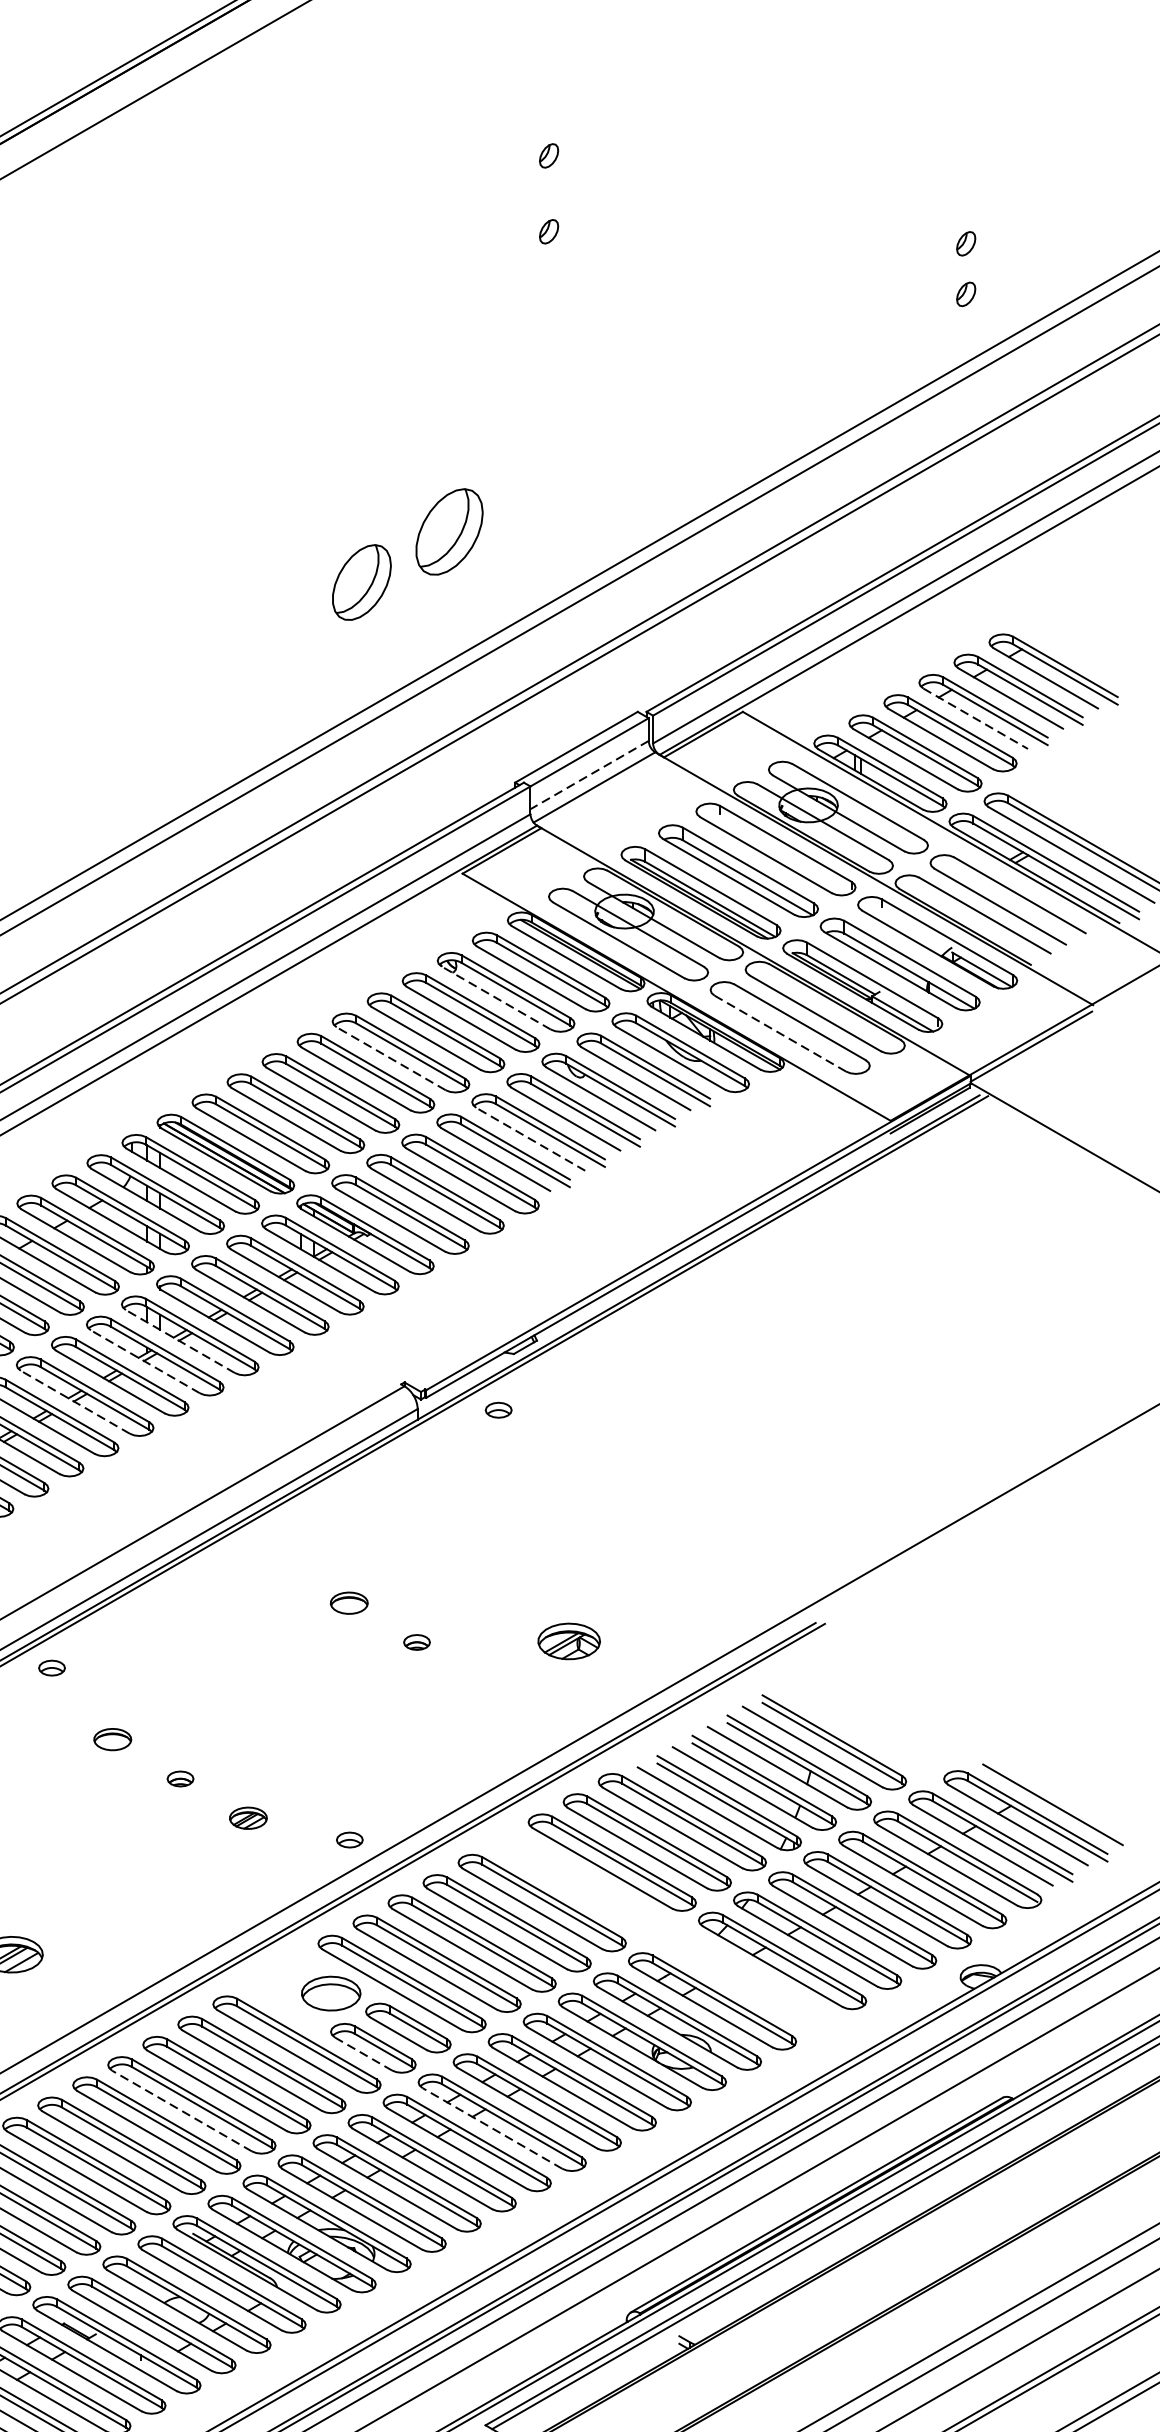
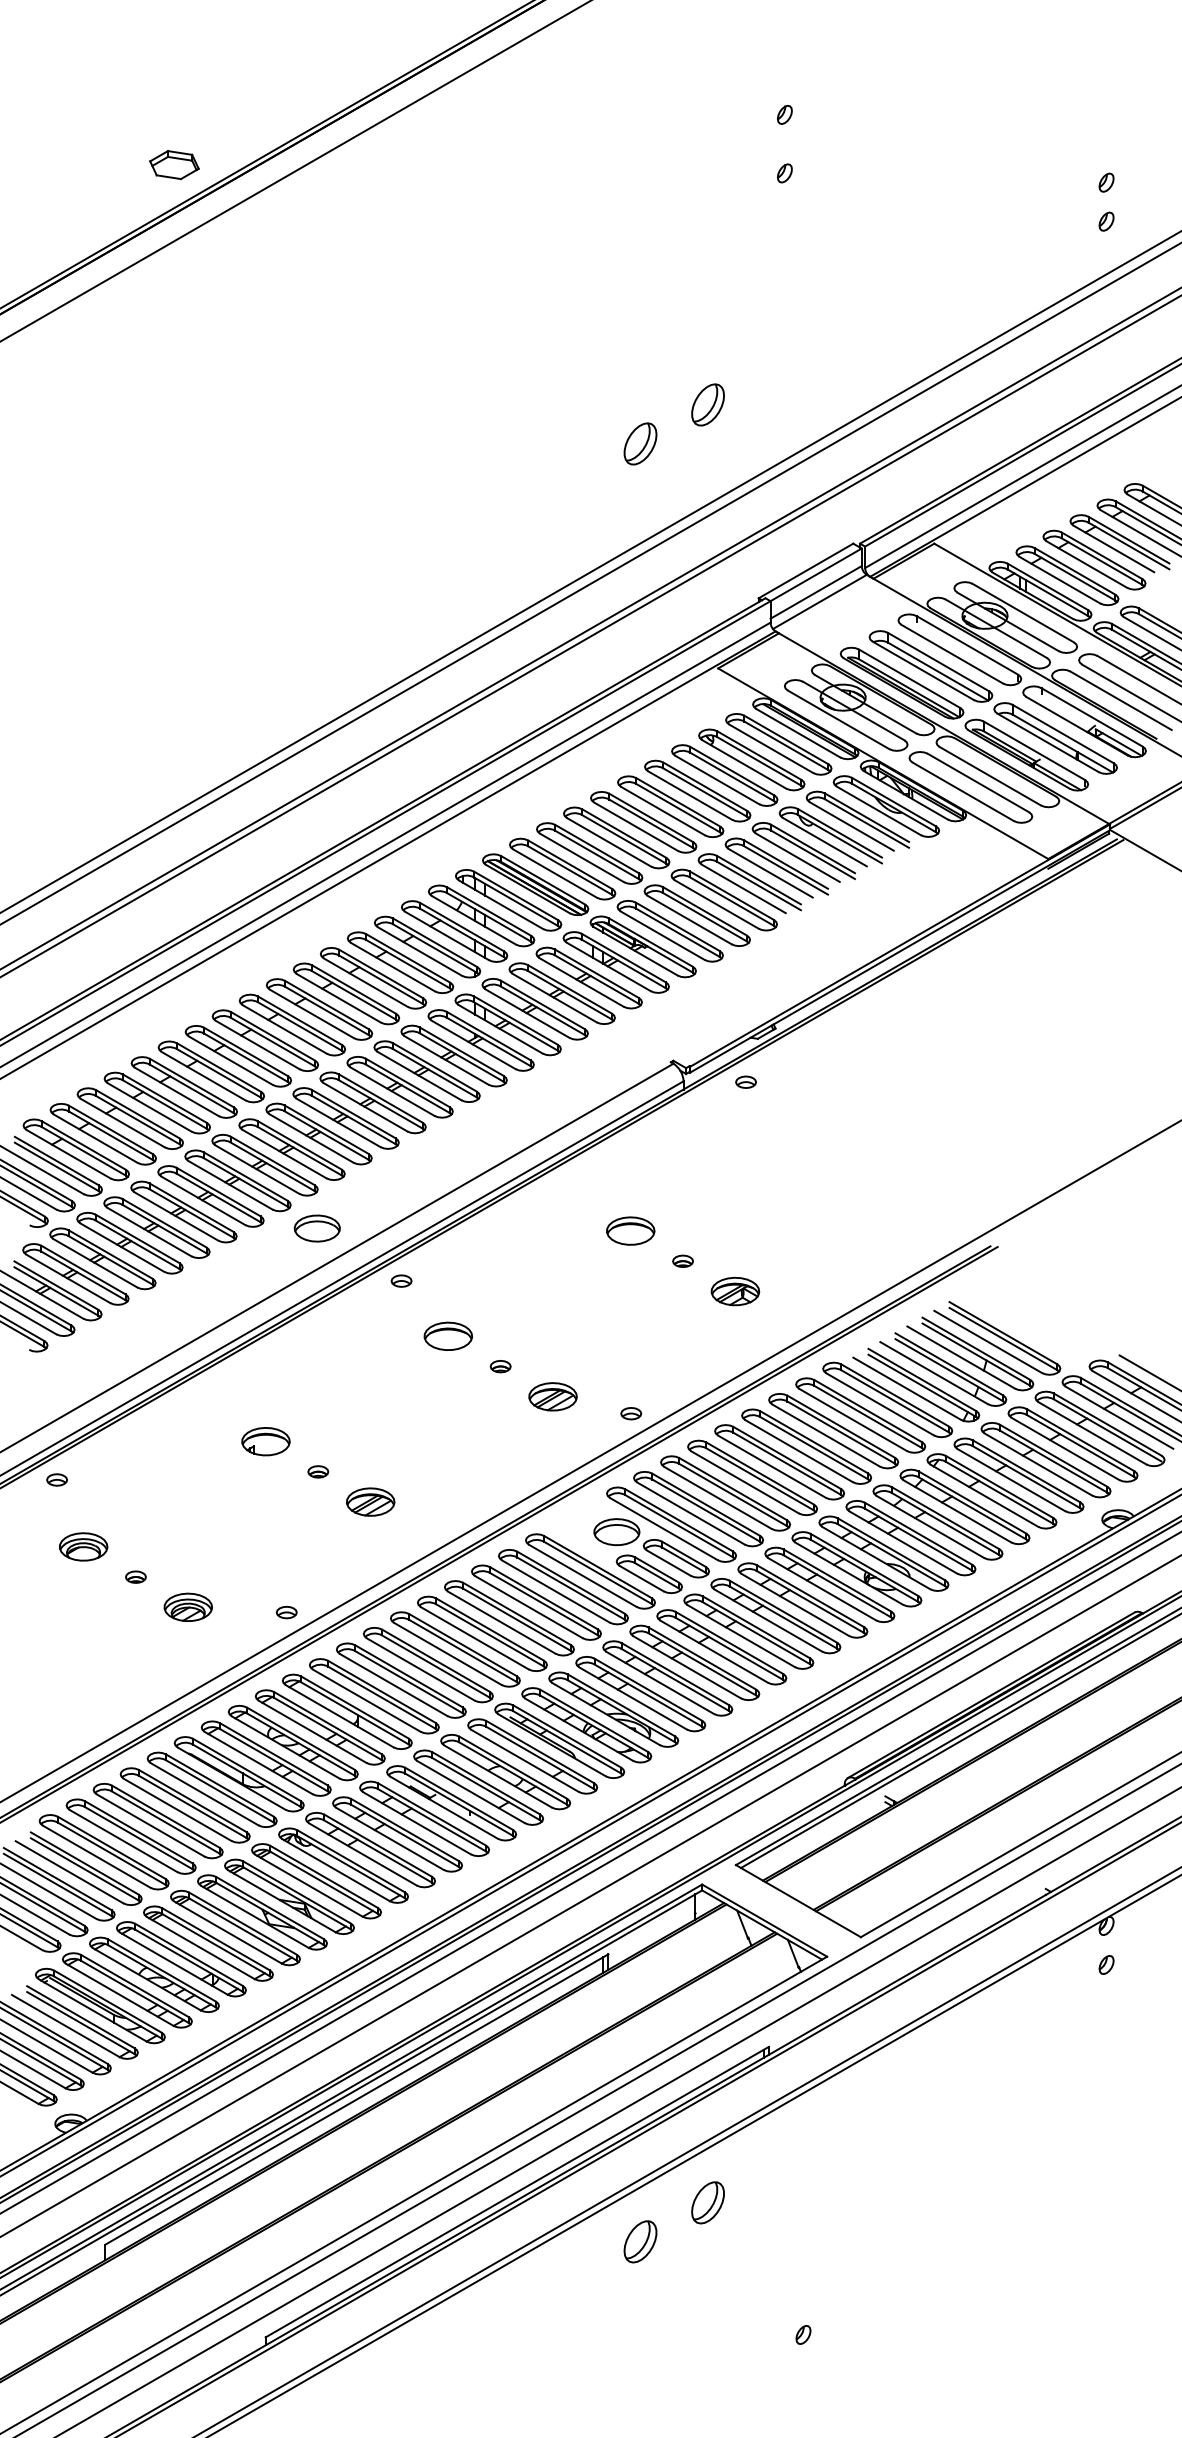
part: (448, 531) -> (707, 404), size x0.62
part: (361, 581) -> (640, 443), size x0.71
line: (975, 718) -> (1113, 548), dashed -> solid
line: (590, 775) -> (816, 592), dashed -> solid
line: (496, 998) -> (744, 764), dashed -> solid
line: (780, 1034) -> (963, 792), dashed -> solid
line: (391, 1059) -> (663, 811), dashed -> solid
line: (530, 1139) -> (770, 873), dashed -> solid
line: (180, 1341) -> (500, 1029), dashed -> solid
line: (145, 1361) -> (473, 1044), dashed -> solid
line: (75, 1402) -> (419, 1076), dashed -> solid
part: (348, 1602) -> (630, 1230), size x1.67
part: (569, 1641) -> (735, 1291), moved
part: (112, 1738) -> (448, 1335), size x1.67
part: (247, 1817) -> (552, 1396), size x1.67
part: (662, 1931) -> (872, 1484), added
line: (364, 2053) -> (642, 1578), dashed -> solid
line: (181, 2110) -> (501, 1622), dashed -> solid
line: (491, 2127) -> (740, 1635), dashed -> solid

